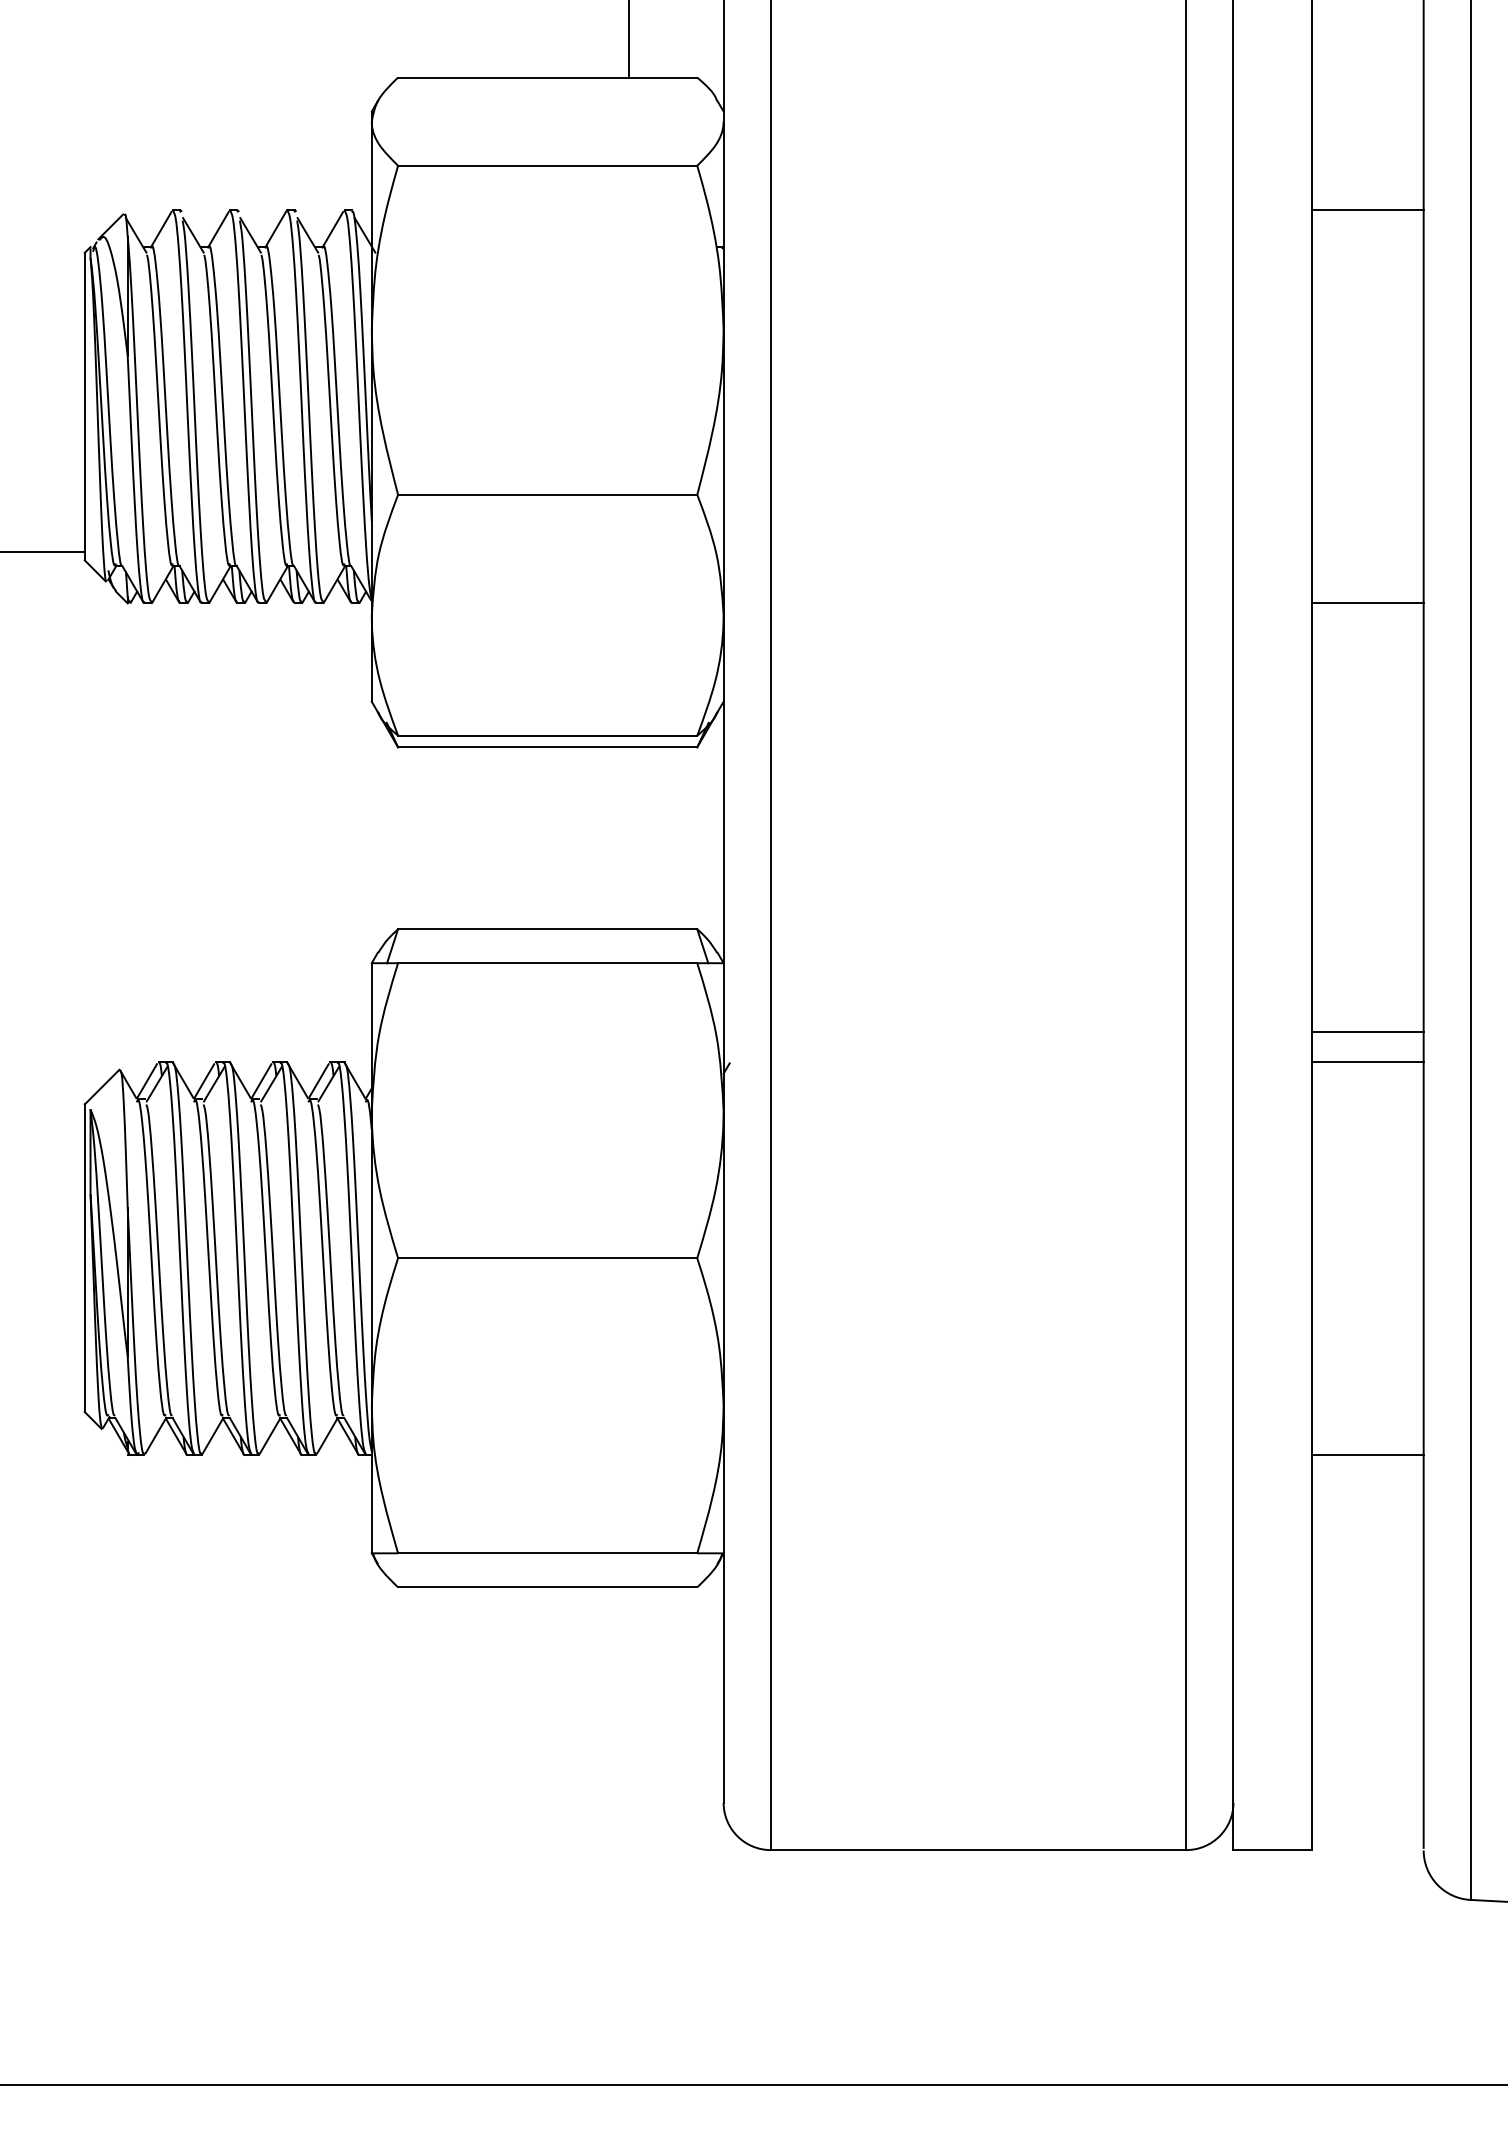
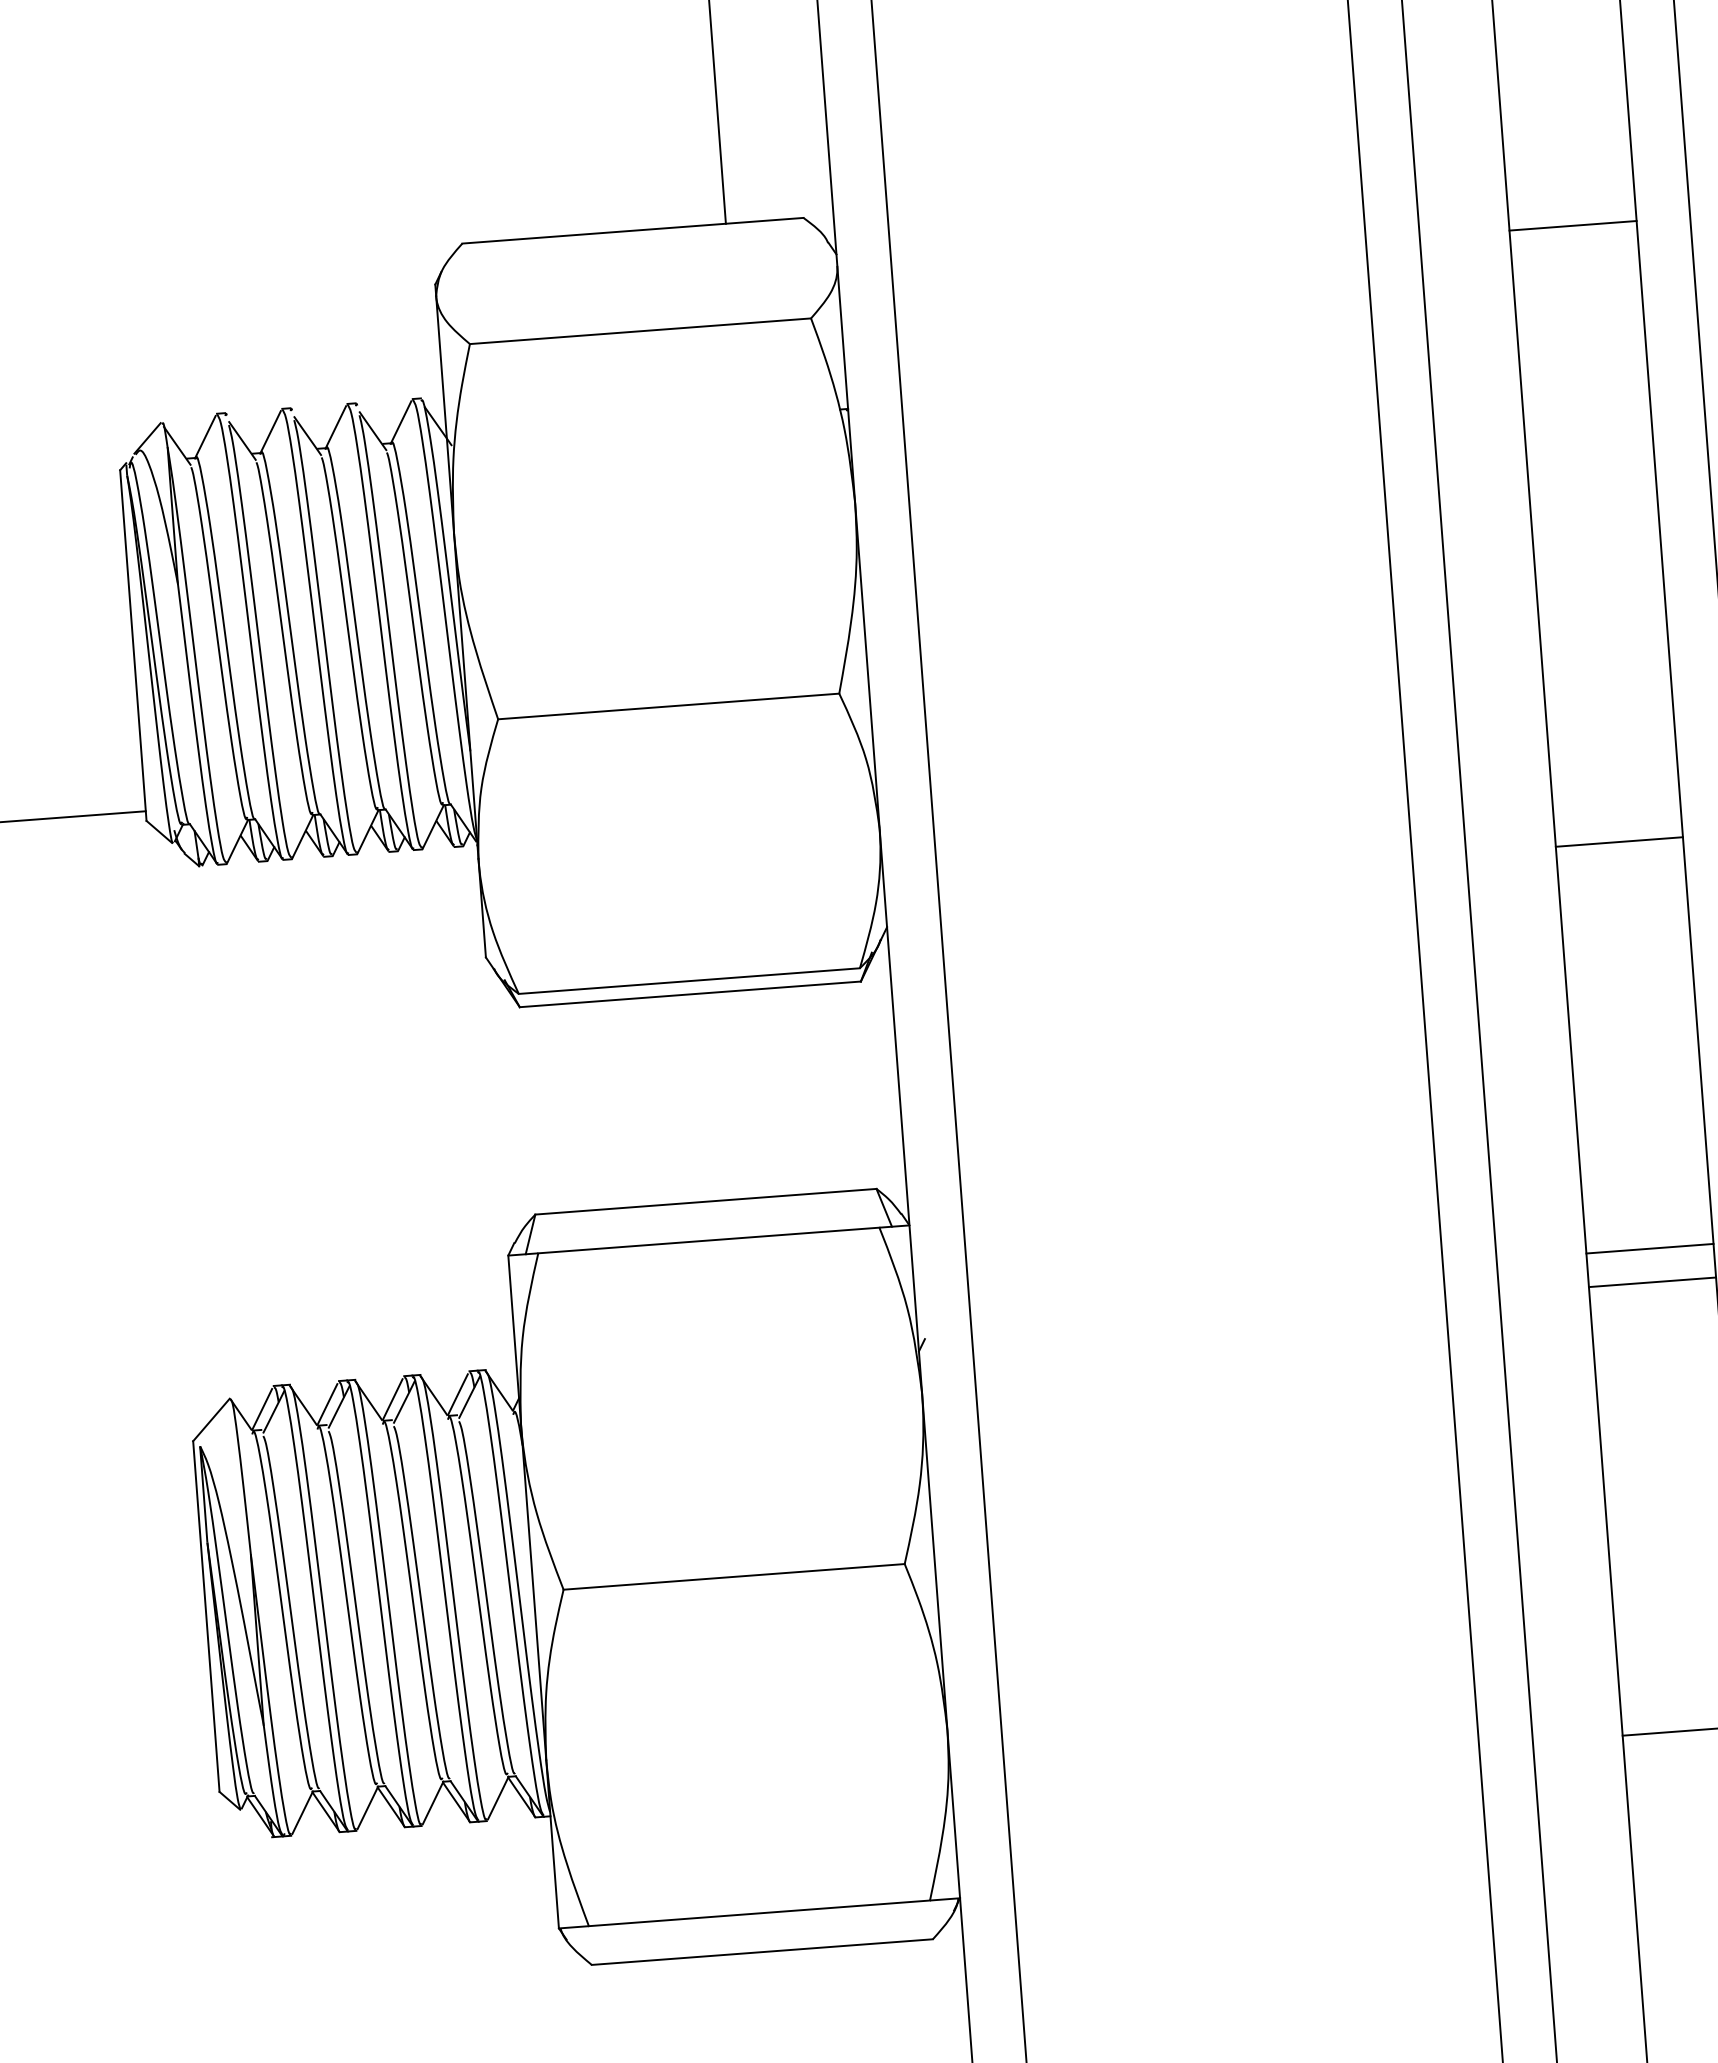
line: (1367, 209) -> (1572, 225), moved
line: (1367, 603) -> (1618, 842), moved

